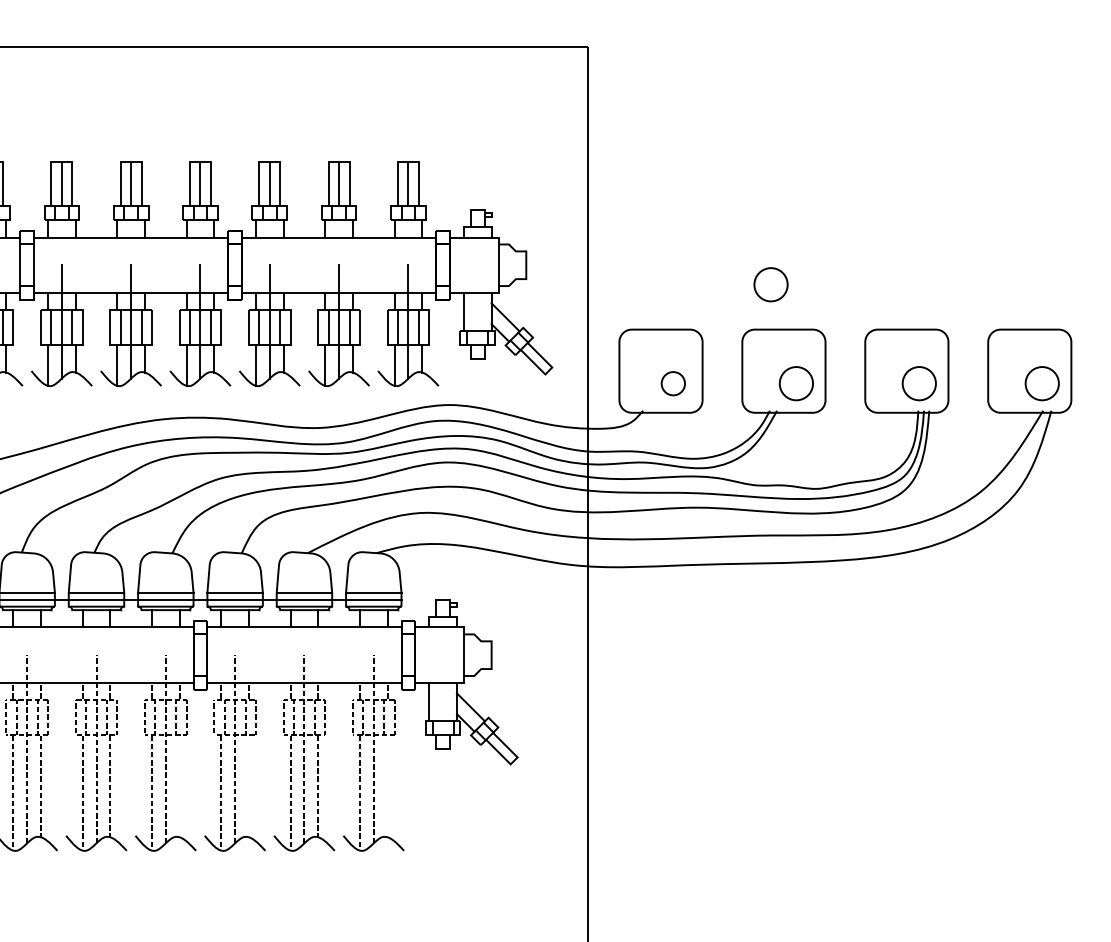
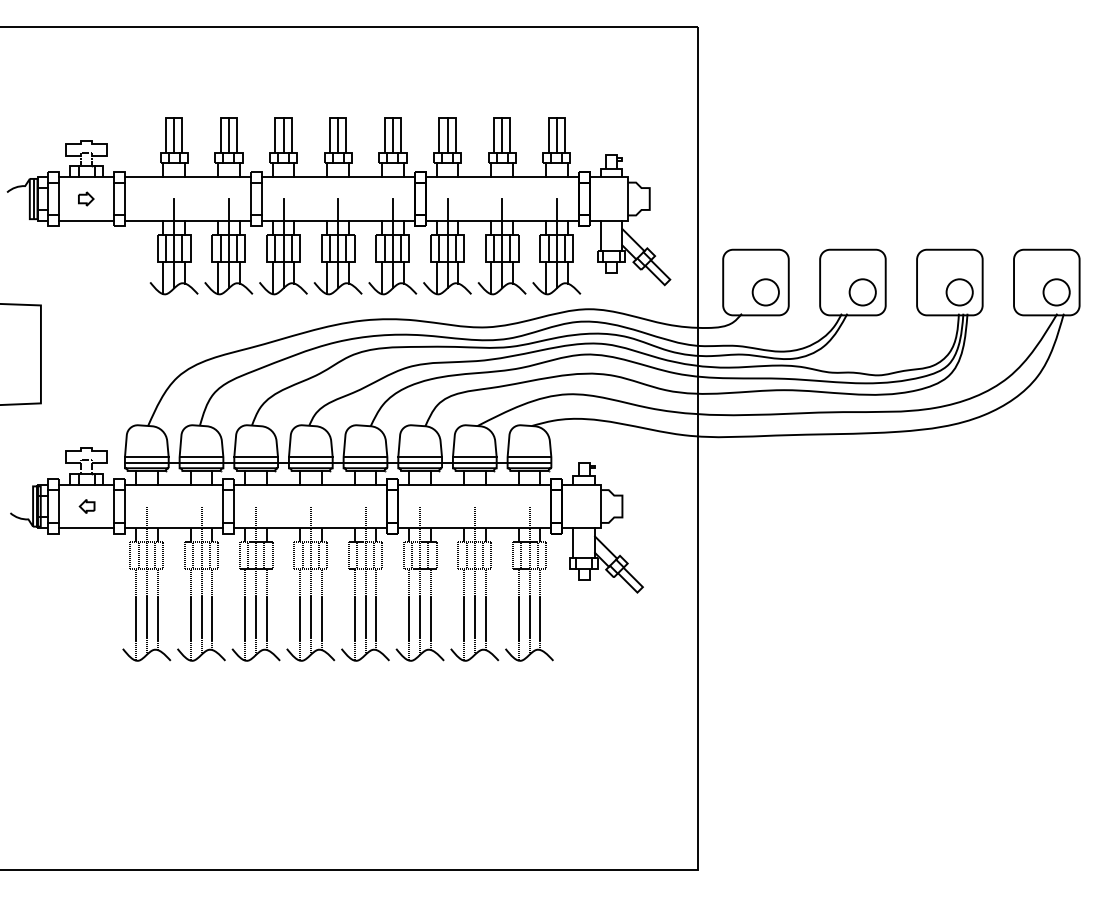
circle: (770, 284) -> (842, 214), removed
circle: (673, 383) -> (765, 292), size x1.43
line: (179, 785) -> (376, 609), added
line: (249, 785) -> (431, 609), added
line: (387, 785) -> (540, 609), added

